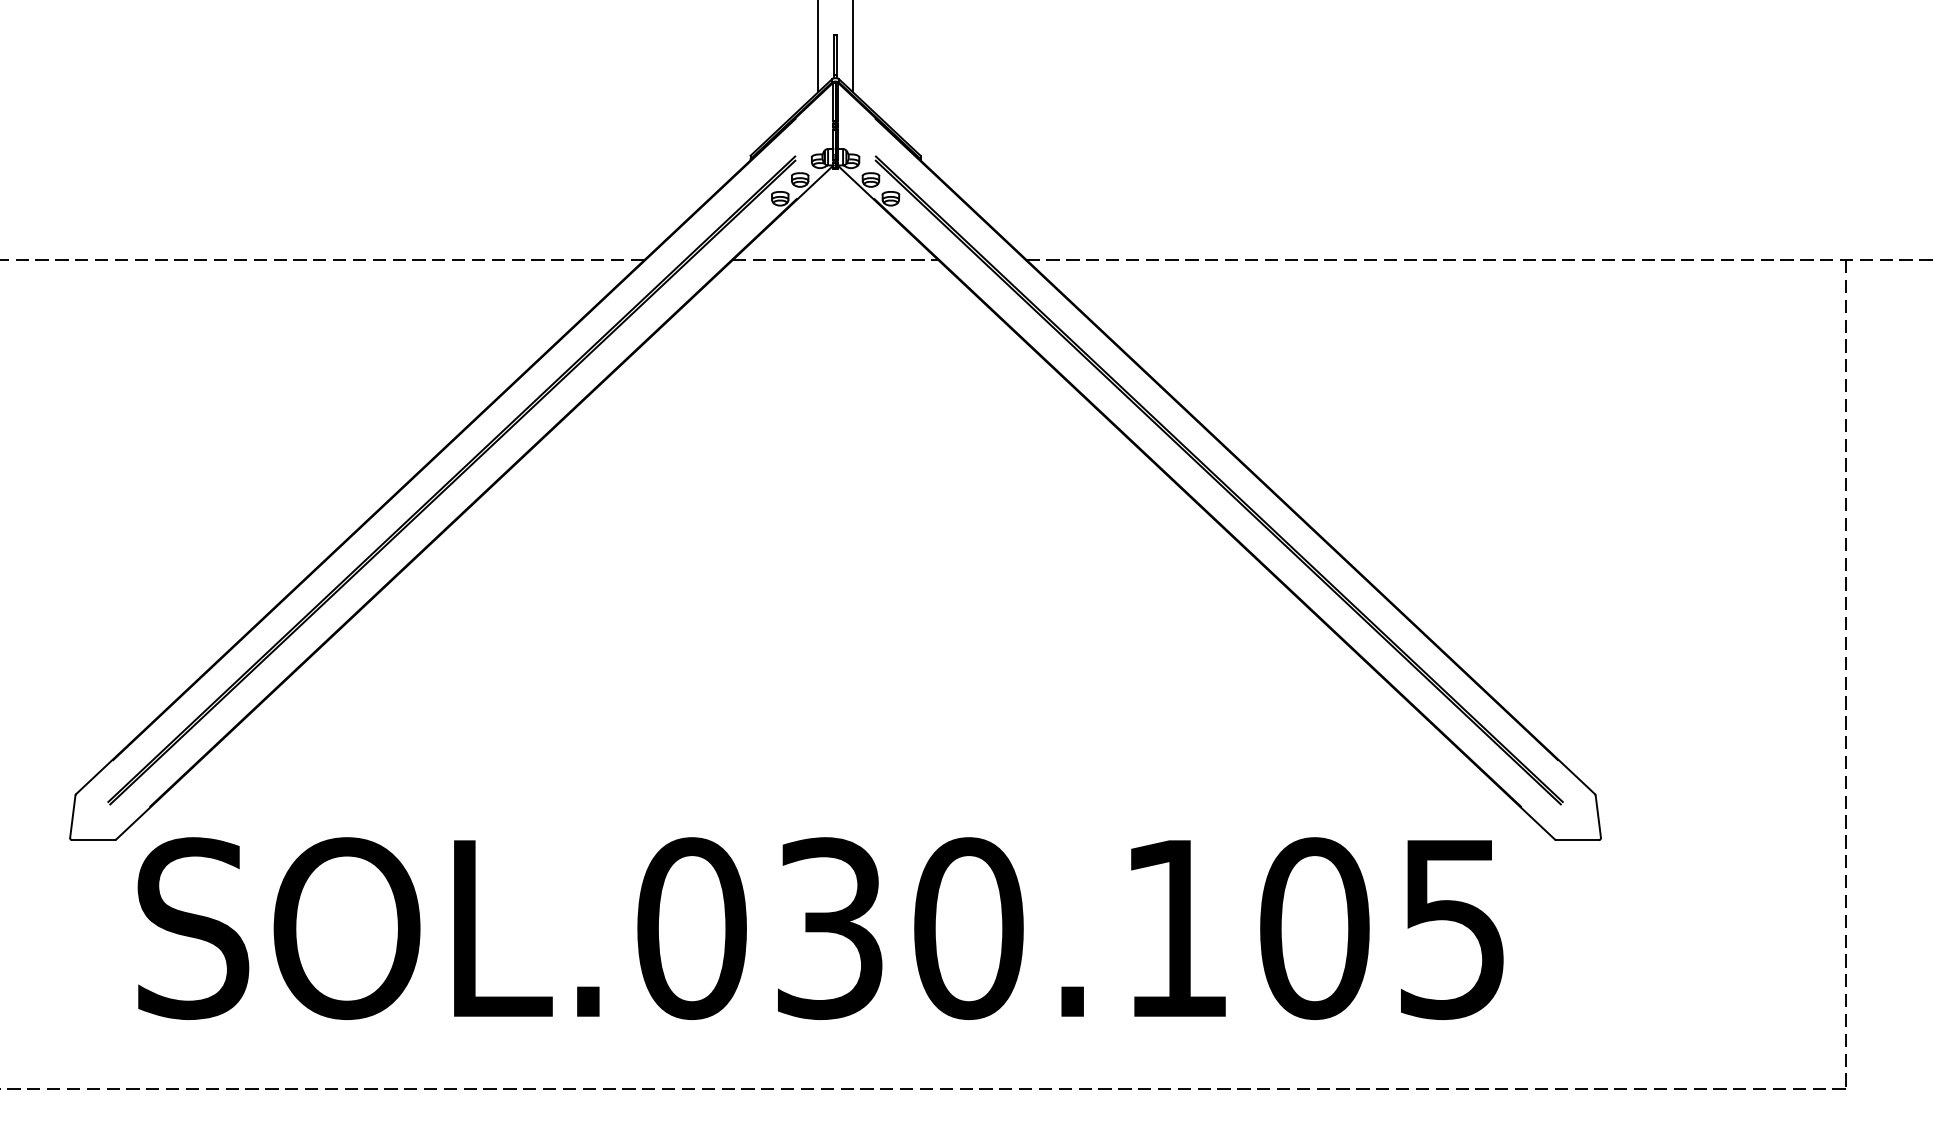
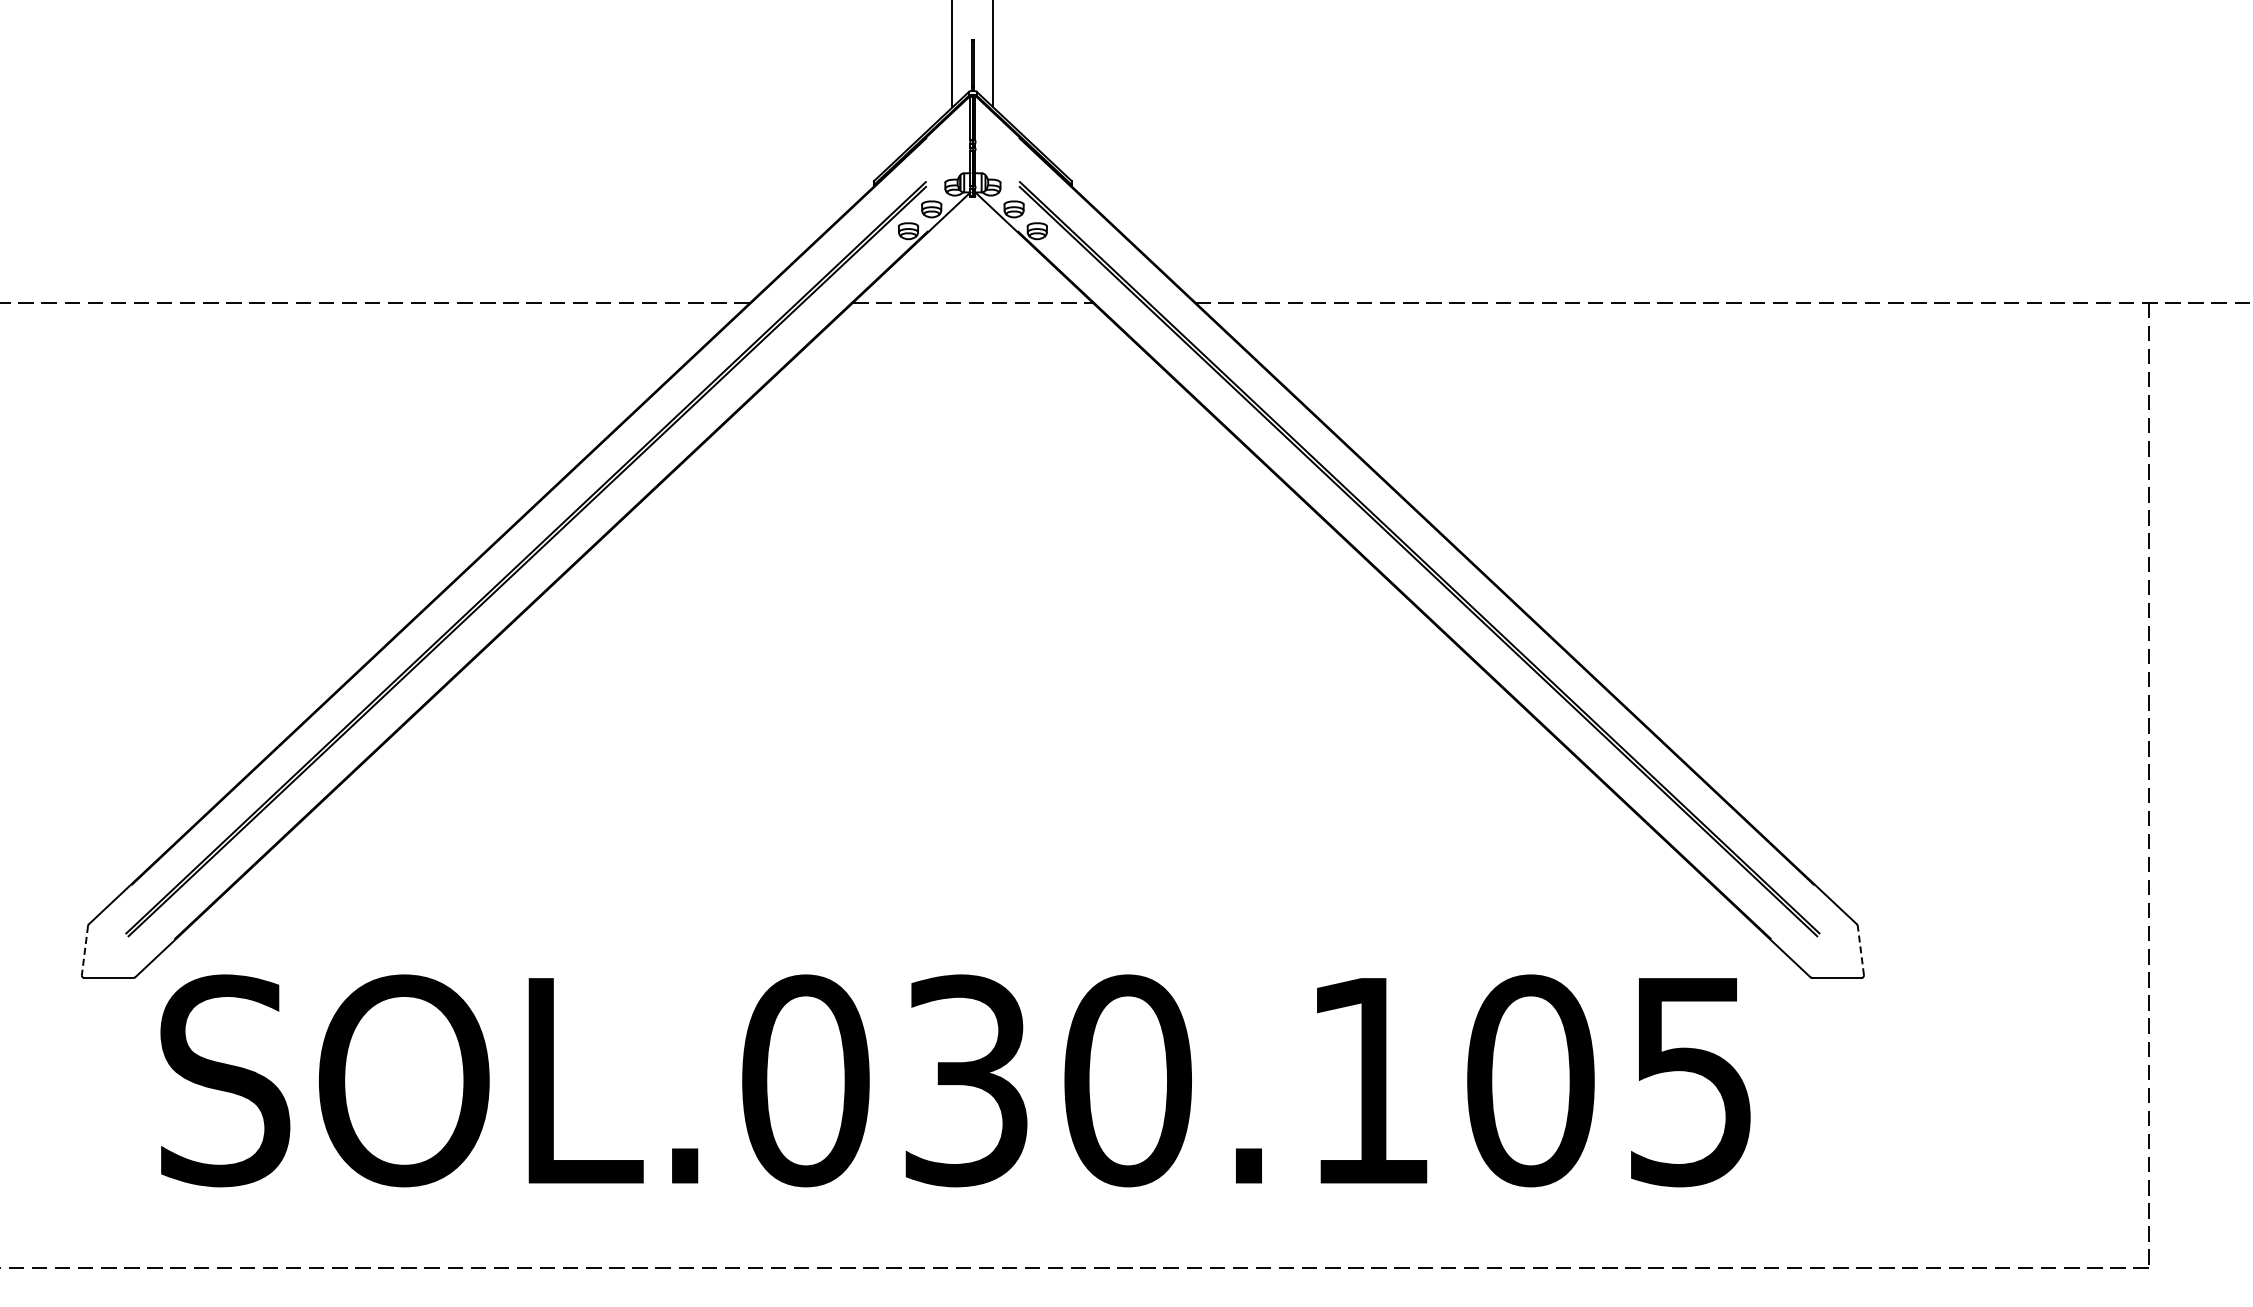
line: (72, 816) -> (84, 950), solid -> dashed
line: (1598, 816) -> (1860, 950), solid -> dashed

